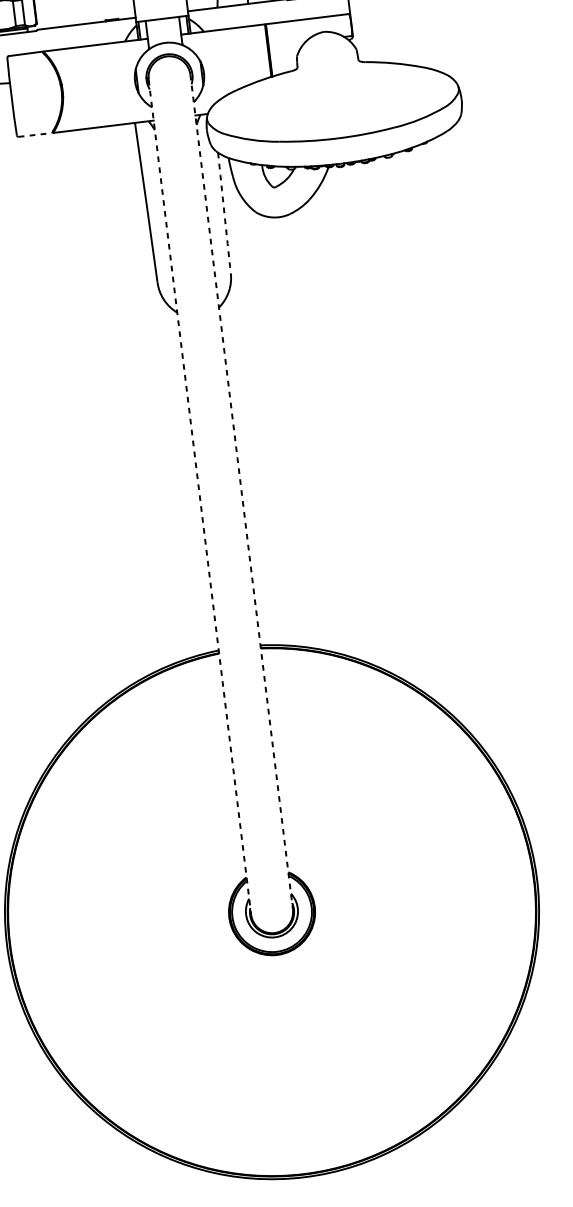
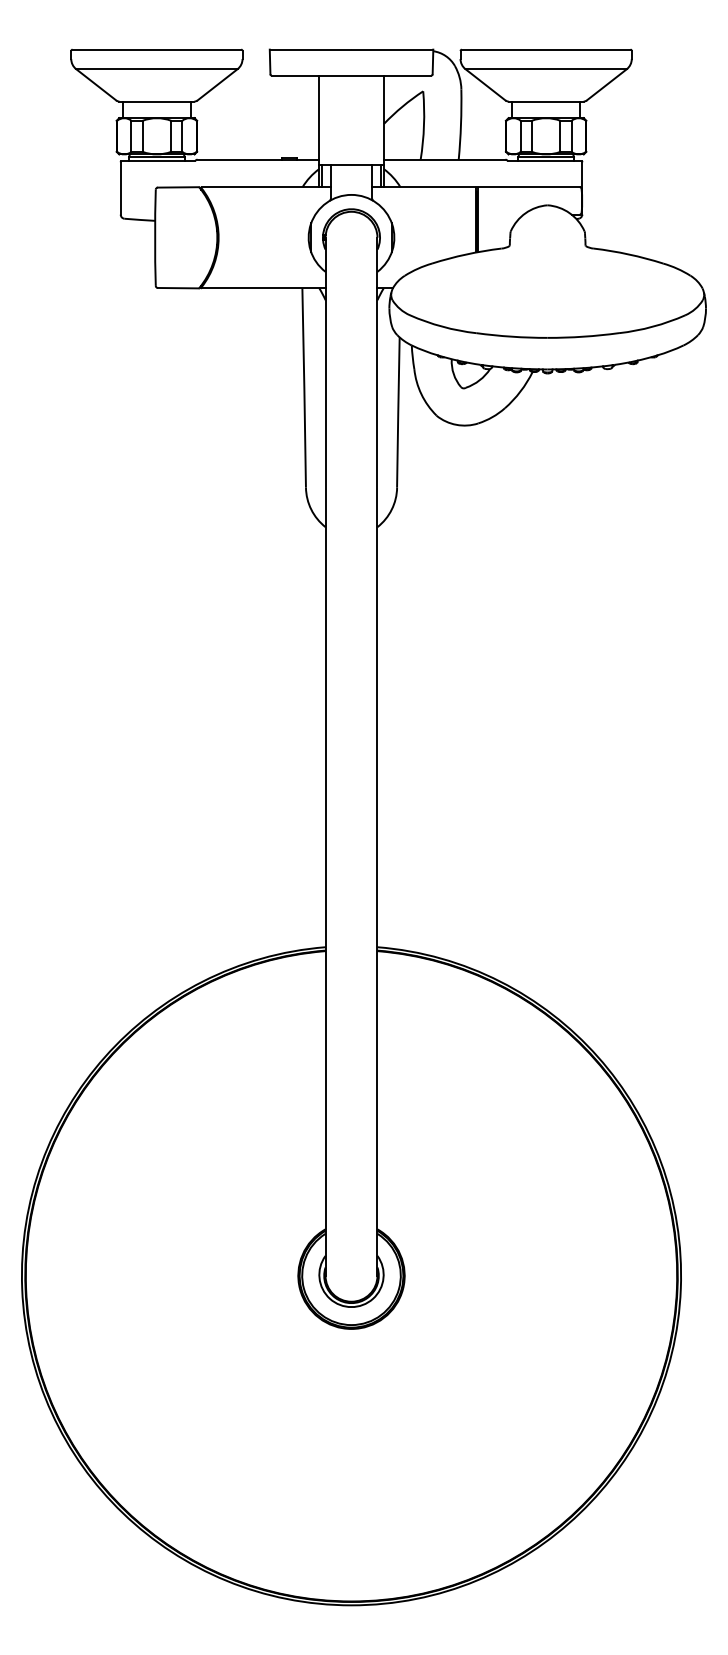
line: (35, 135) -> (178, 288), dashed -> solid
arc: (224, 213) -> (398, 412), dashed -> solid
line: (241, 492) -> (377, 757), dashed -> solid
line: (199, 497) -> (325, 757), dashed -> solid

